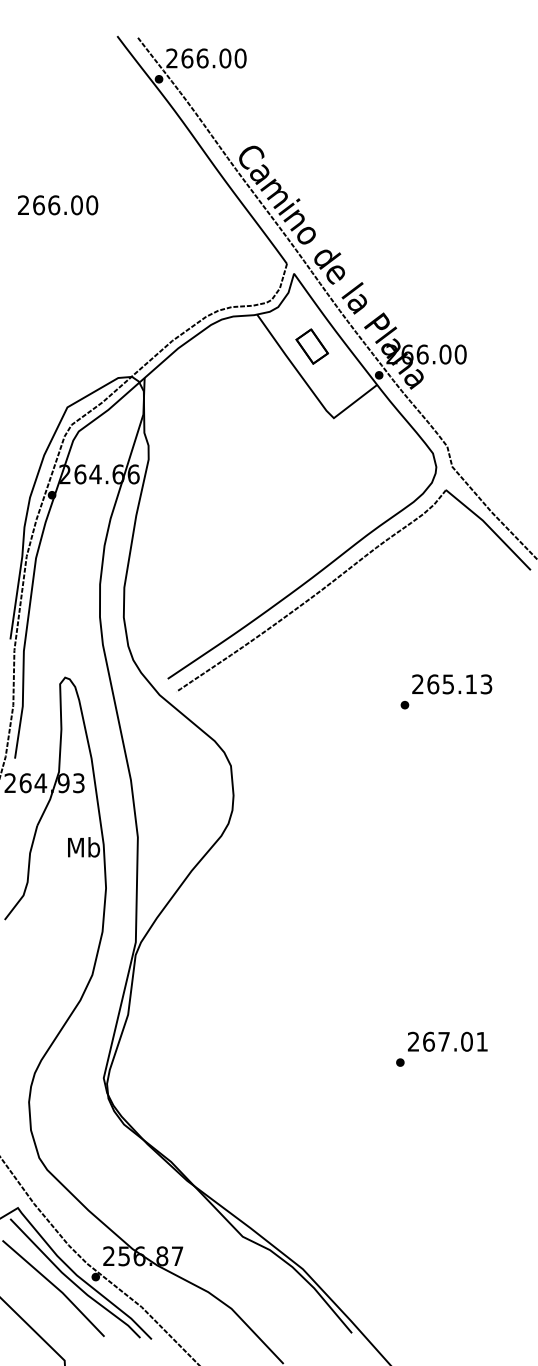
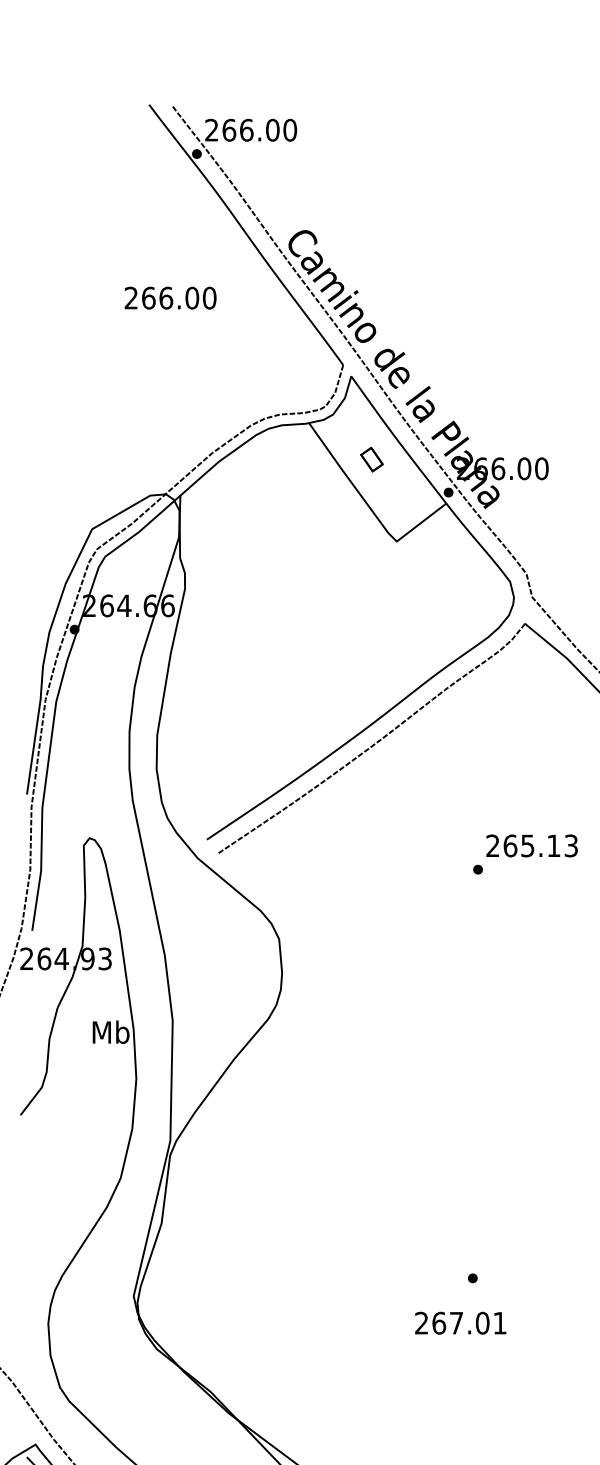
text: (58, 205) -> (171, 298), moved
part: (311, 346) -> (371, 459), size x0.6
text: (447, 1041) -> (460, 1322), moved

